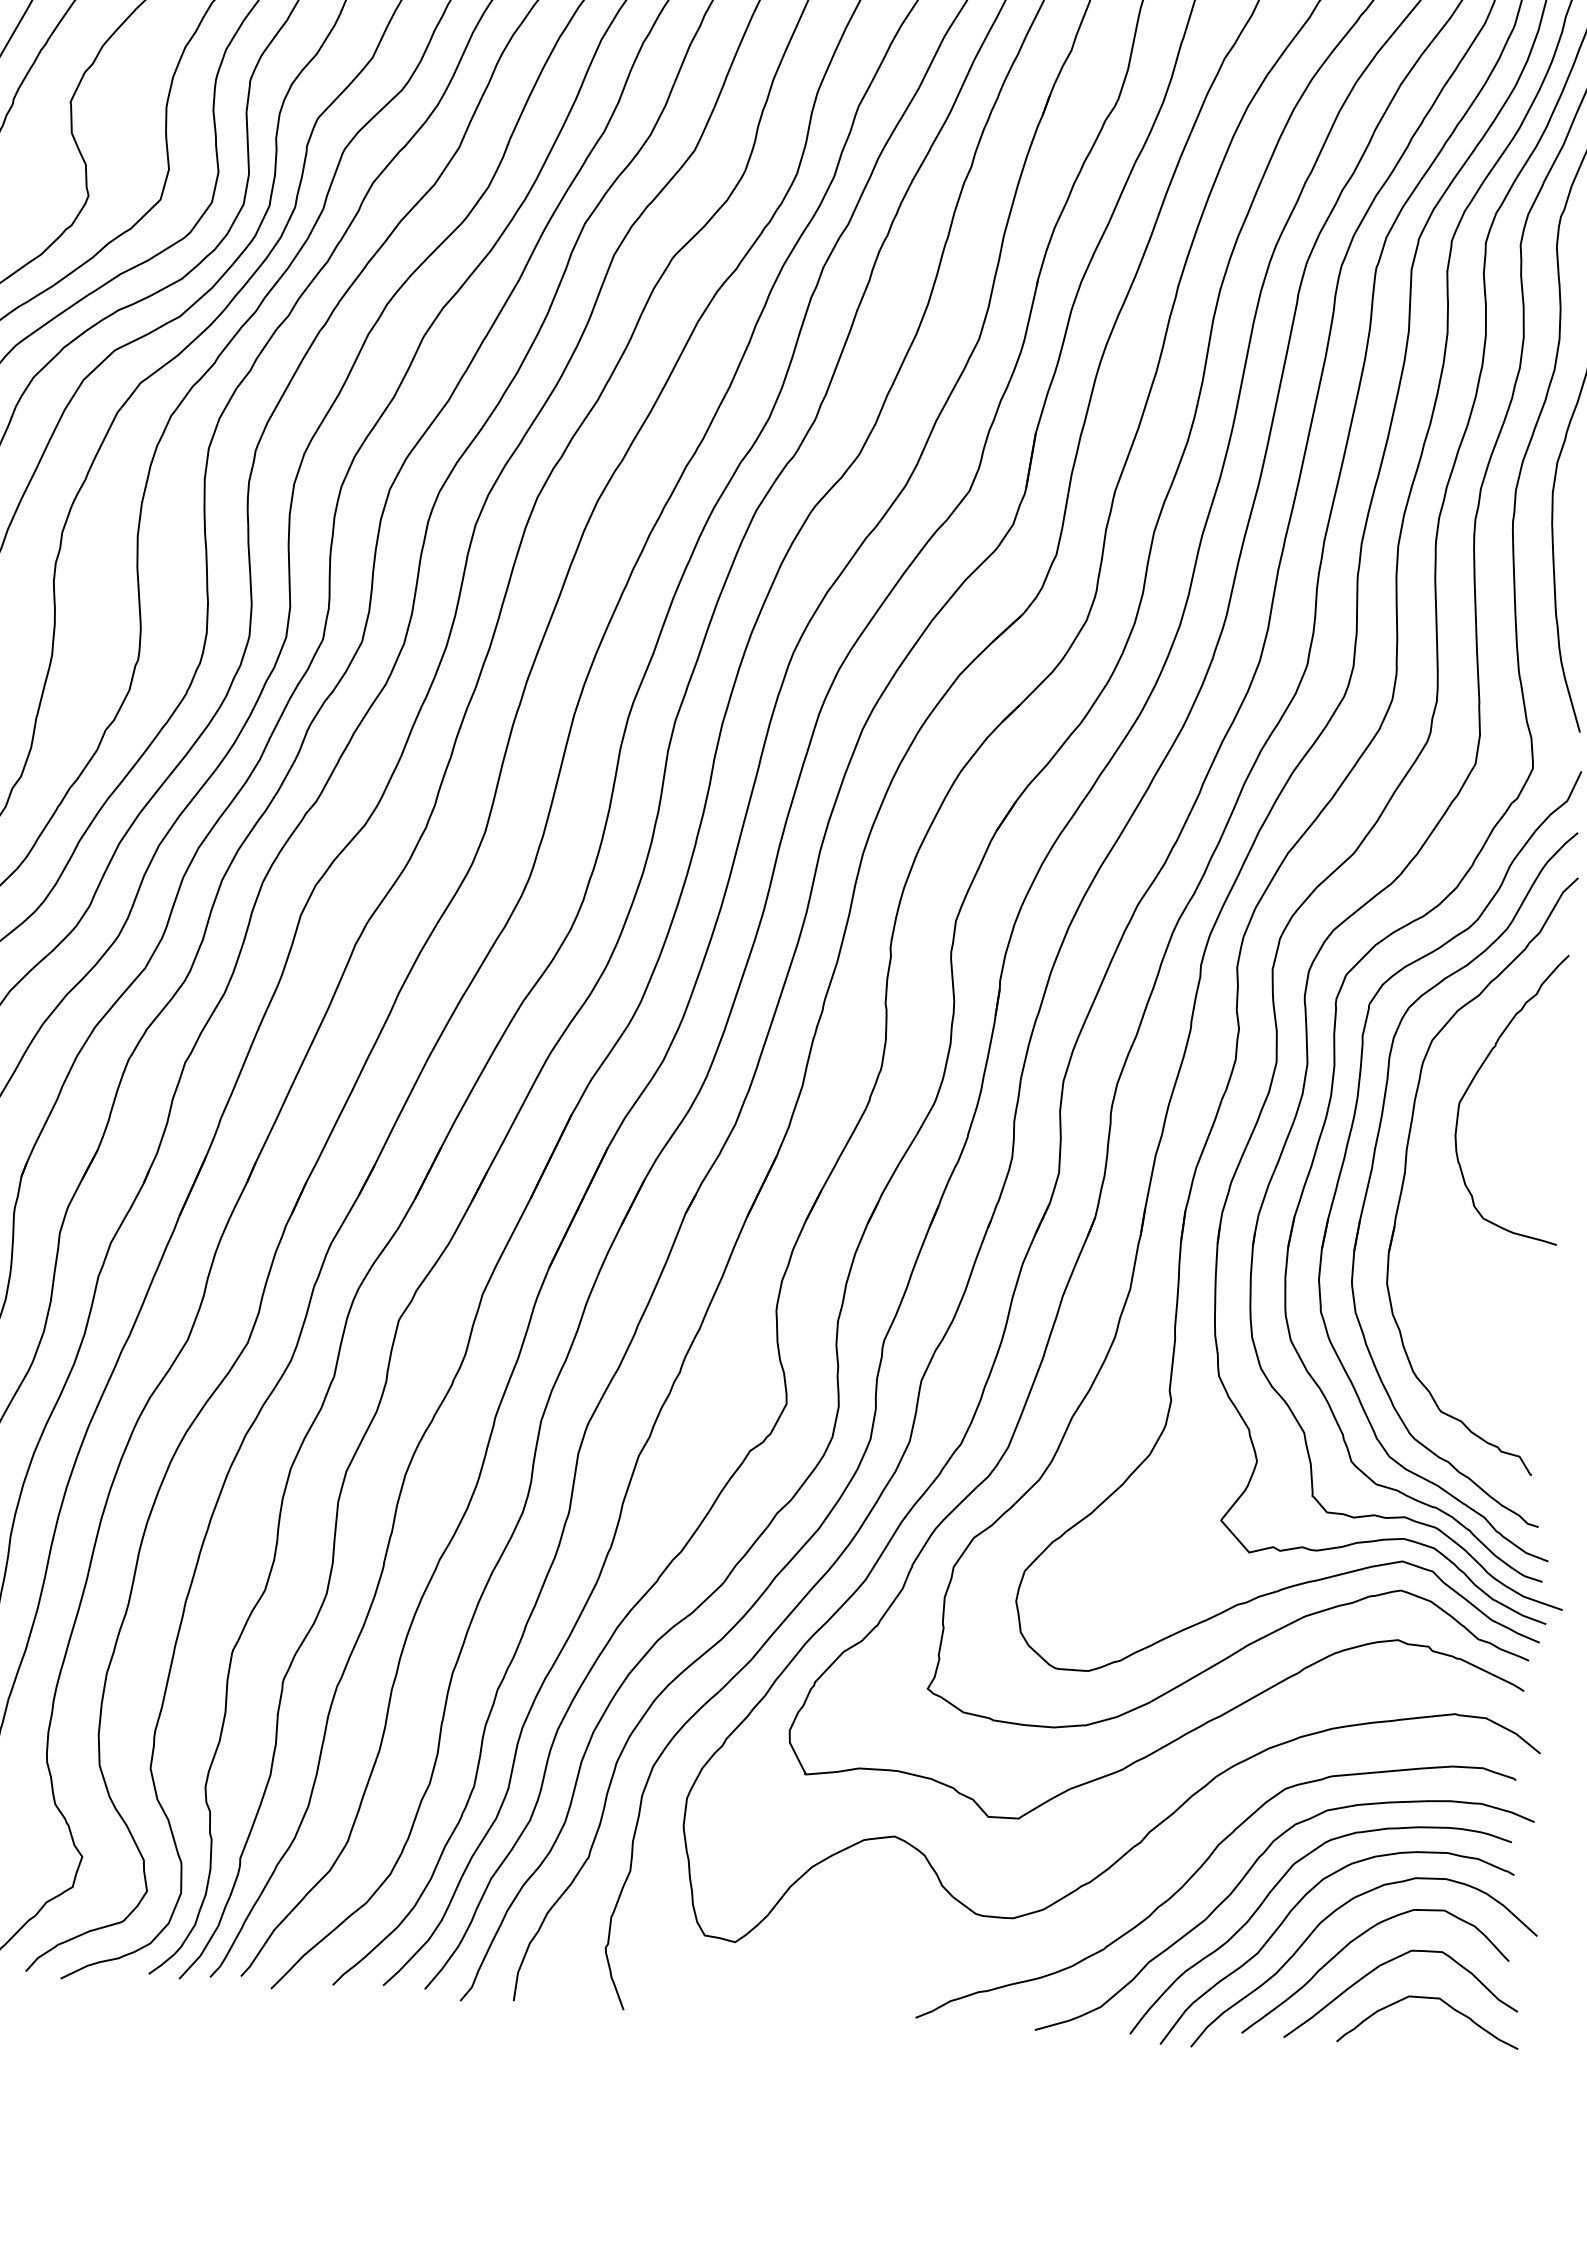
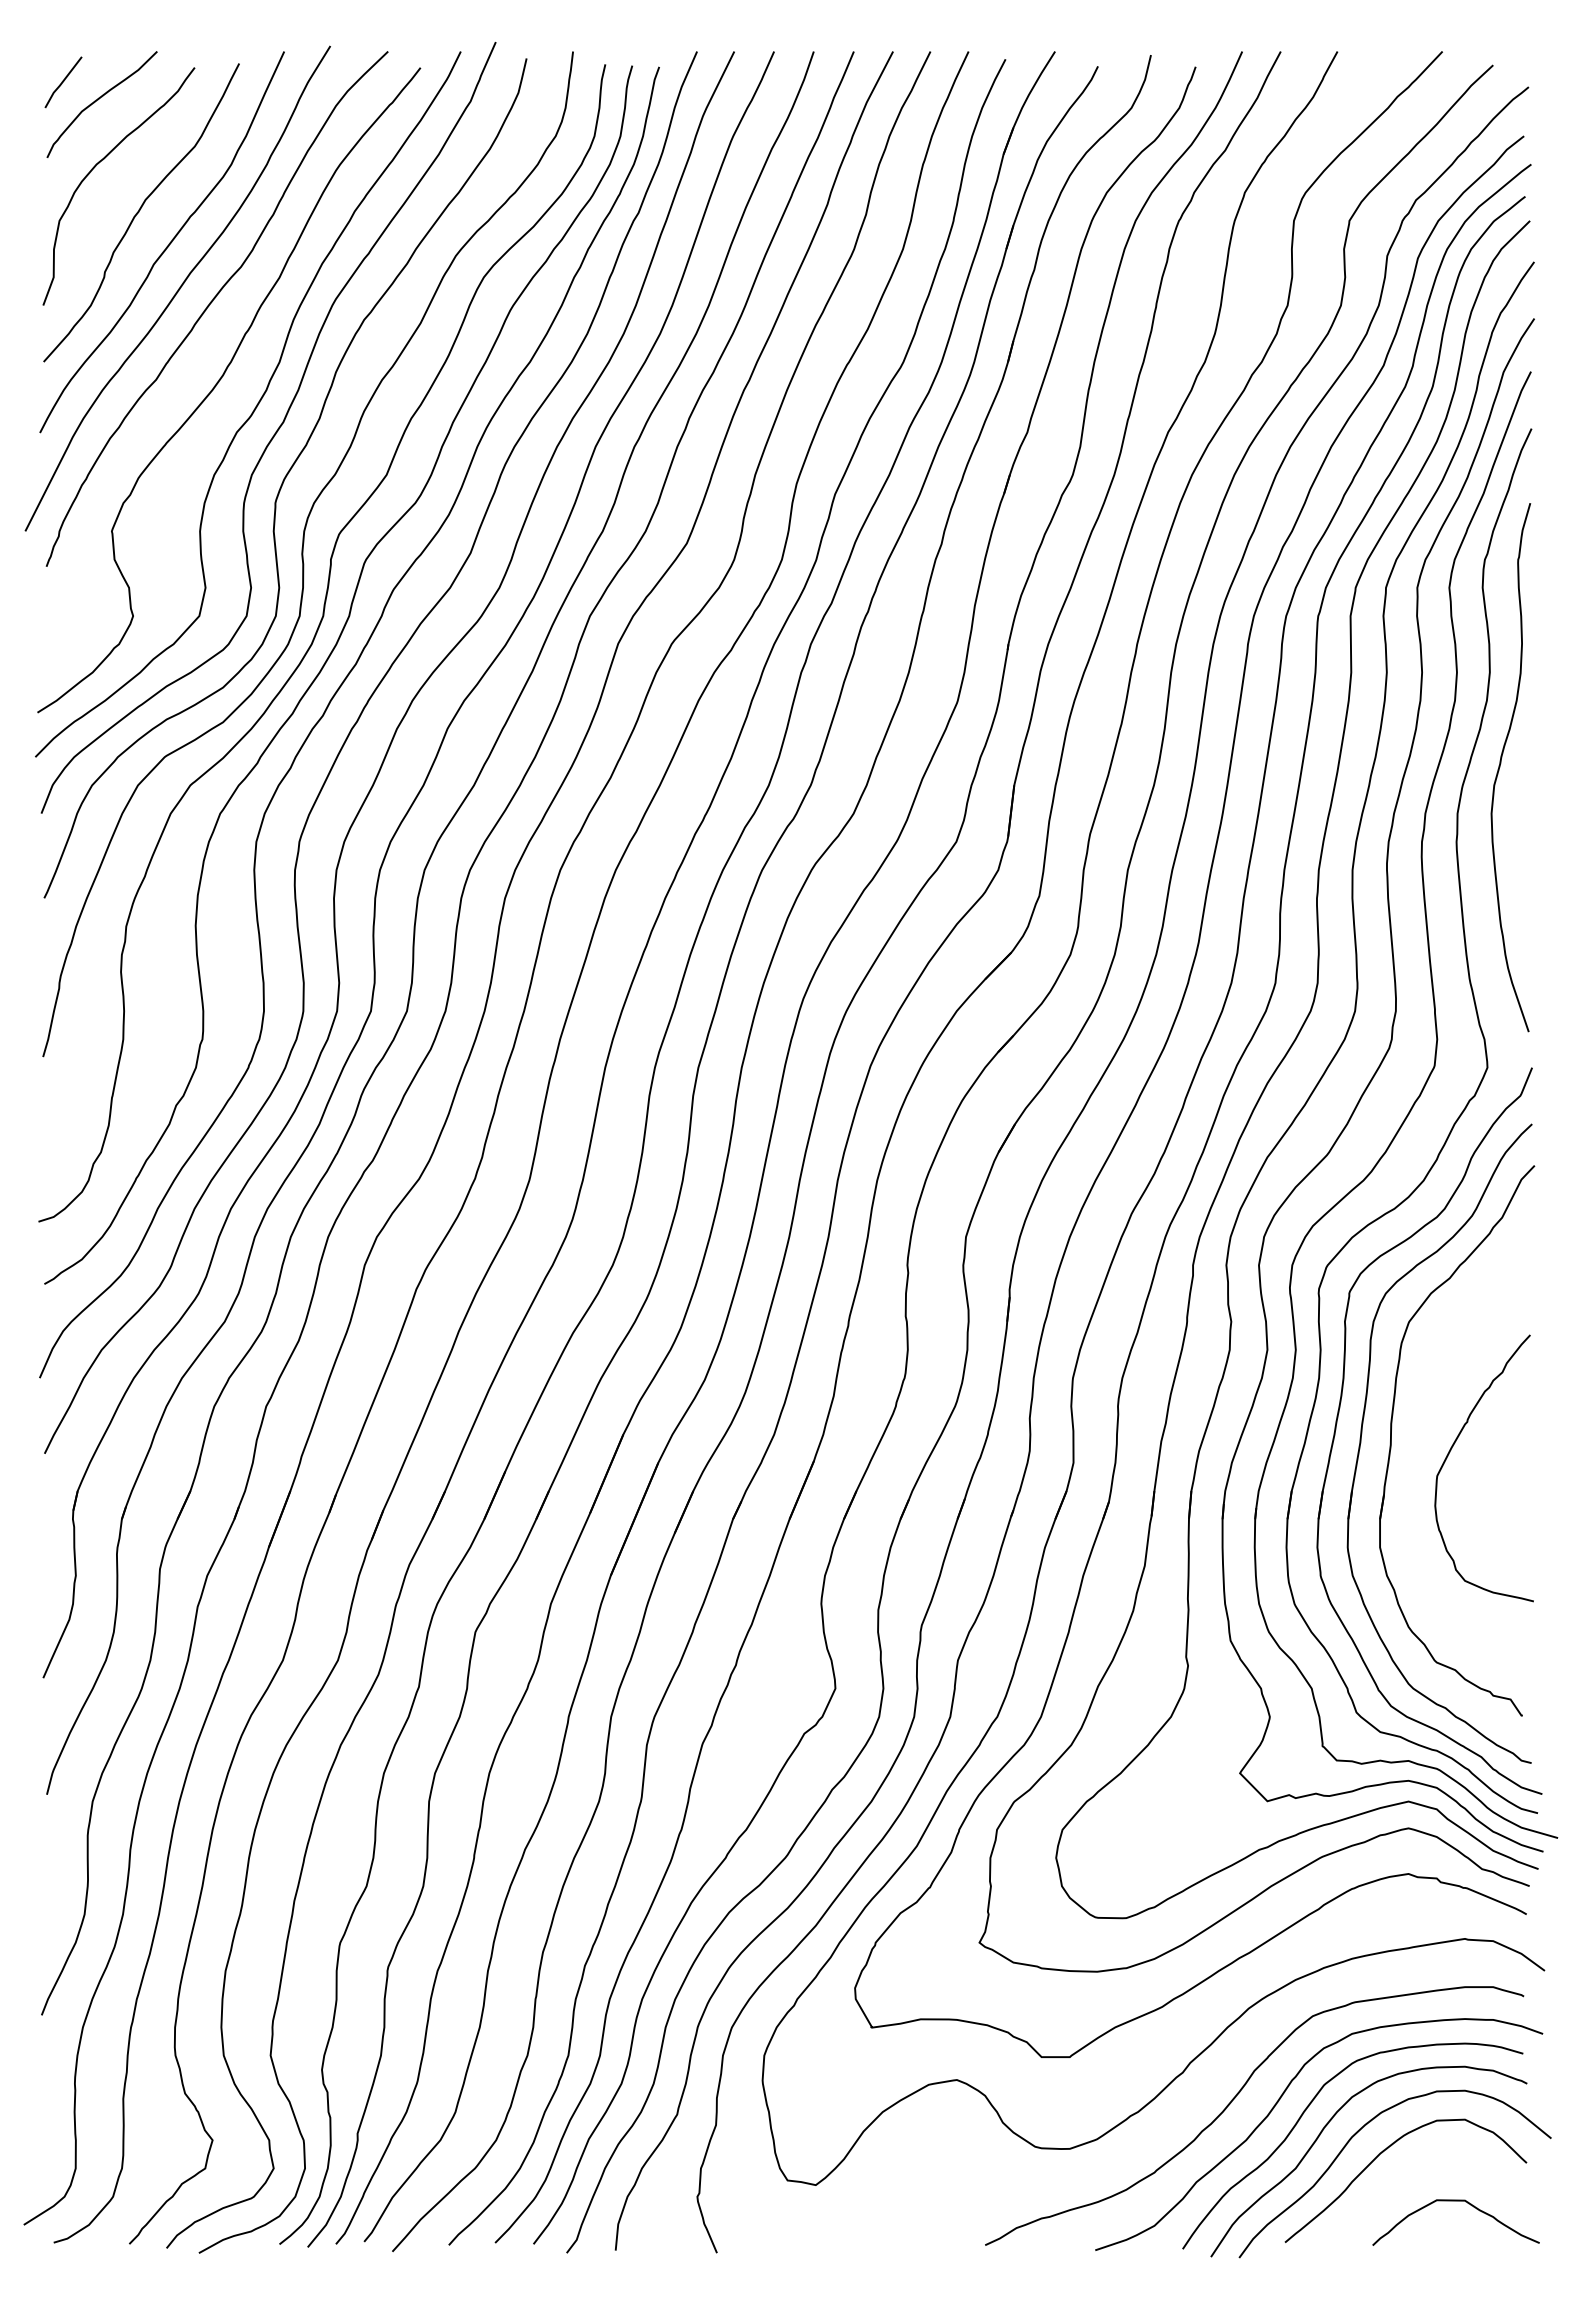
curve: (1475, 1078) -> (1450, 1452), moved
curve: (1388, 1962) -> (1416, 2170), removed

